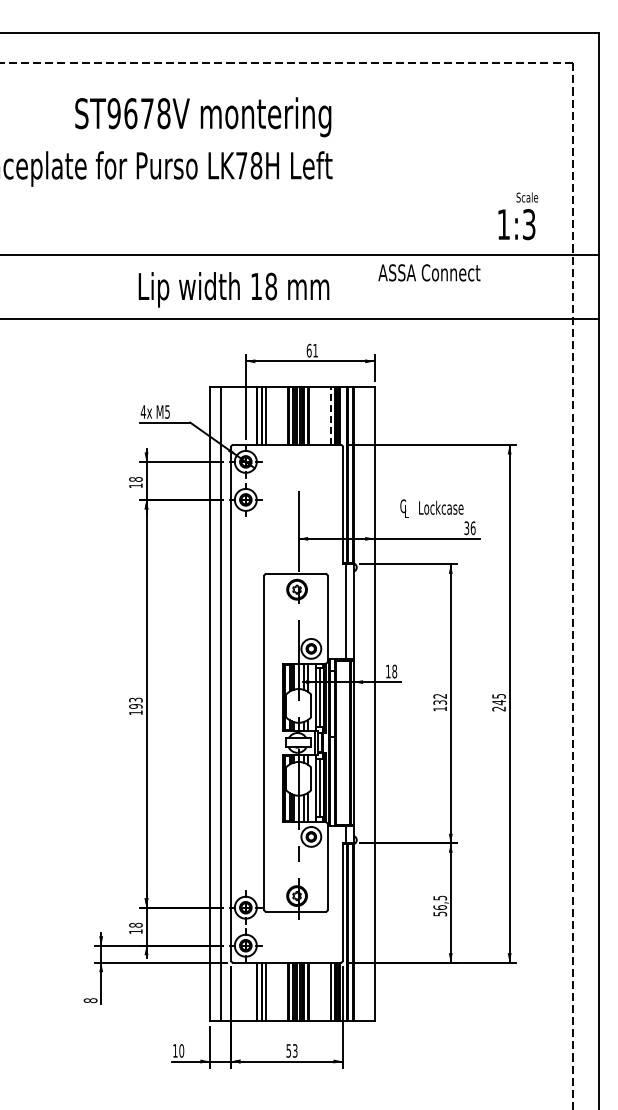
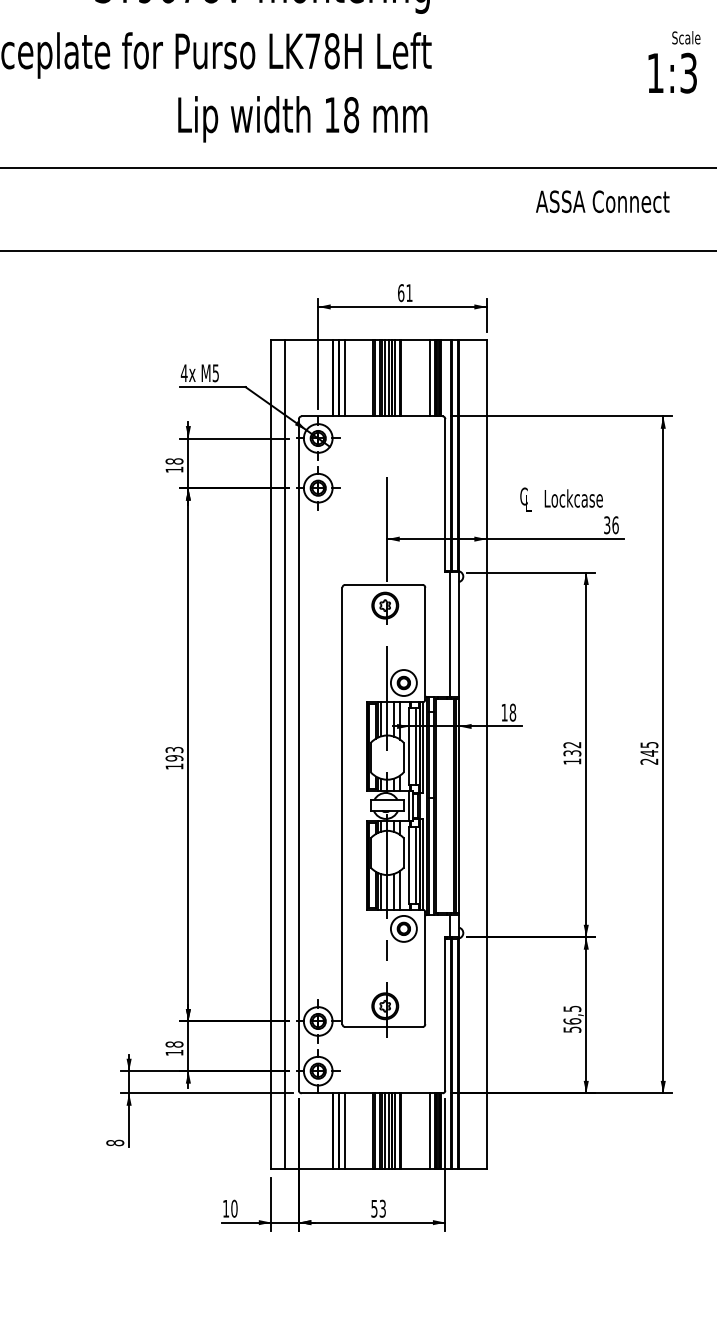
text: (518, 216) -> (674, 62), moved
text: (429, 272) -> (602, 201), moved
text: (233, 289) -> (302, 118), moved
line: (330, 415) -> (428, 377), dashed -> solid

